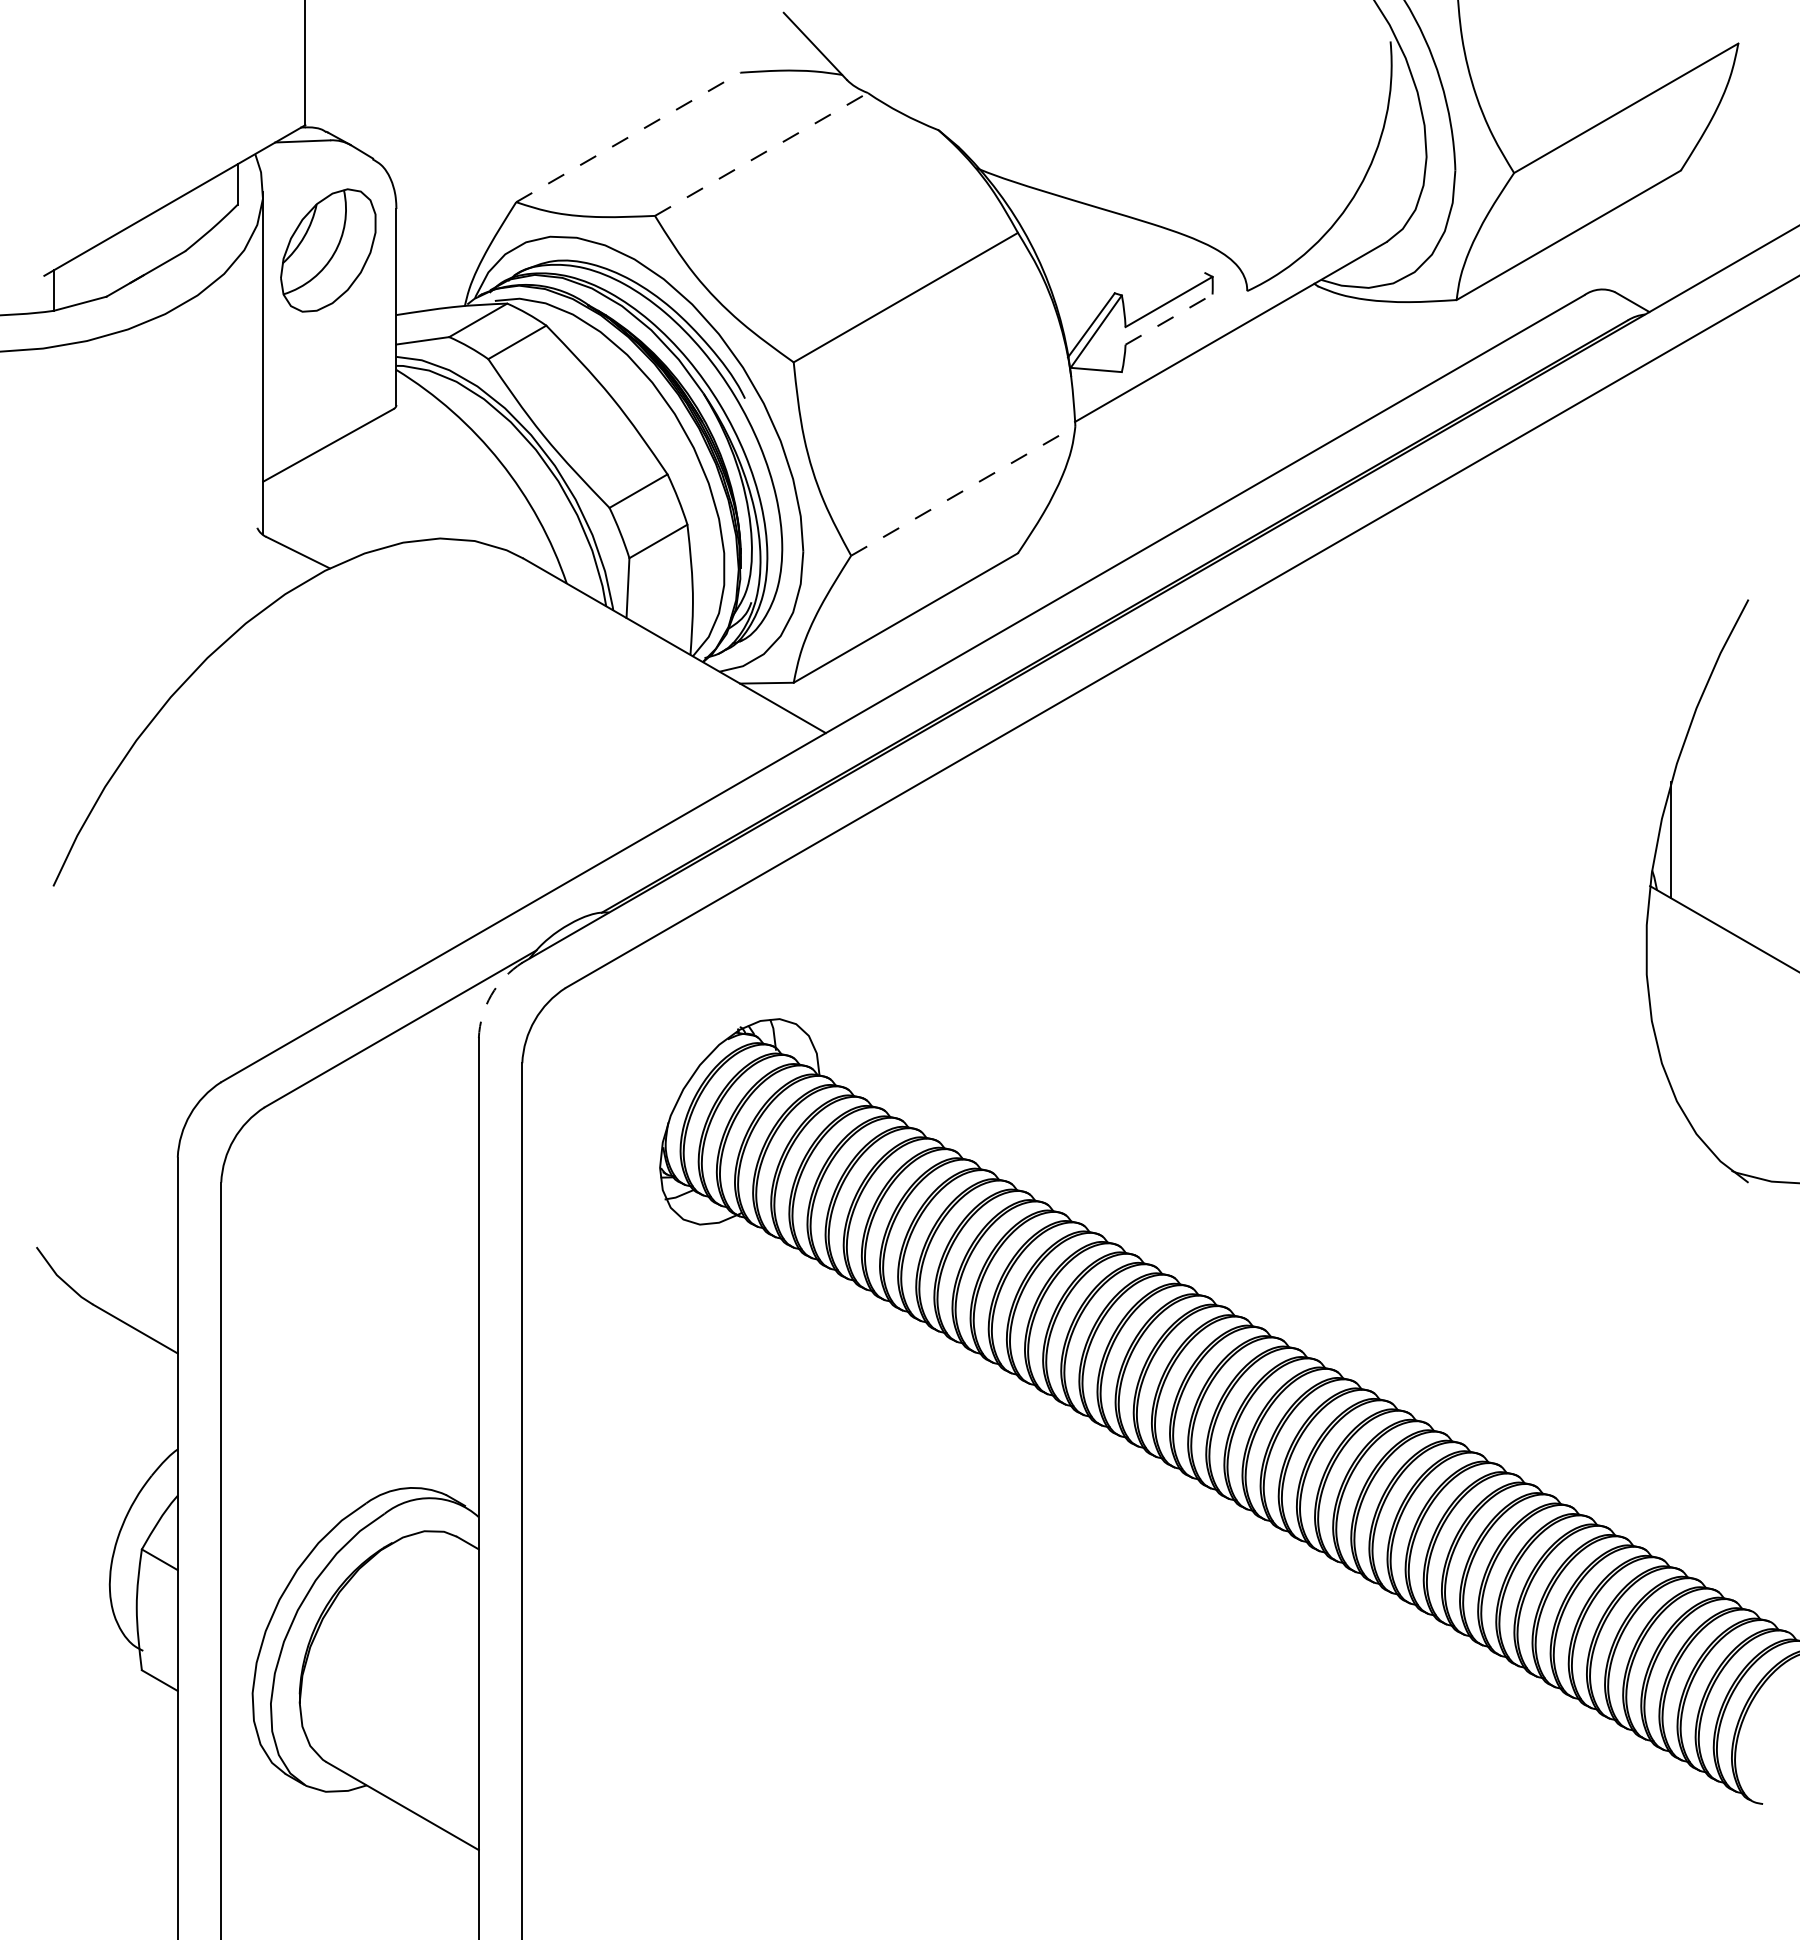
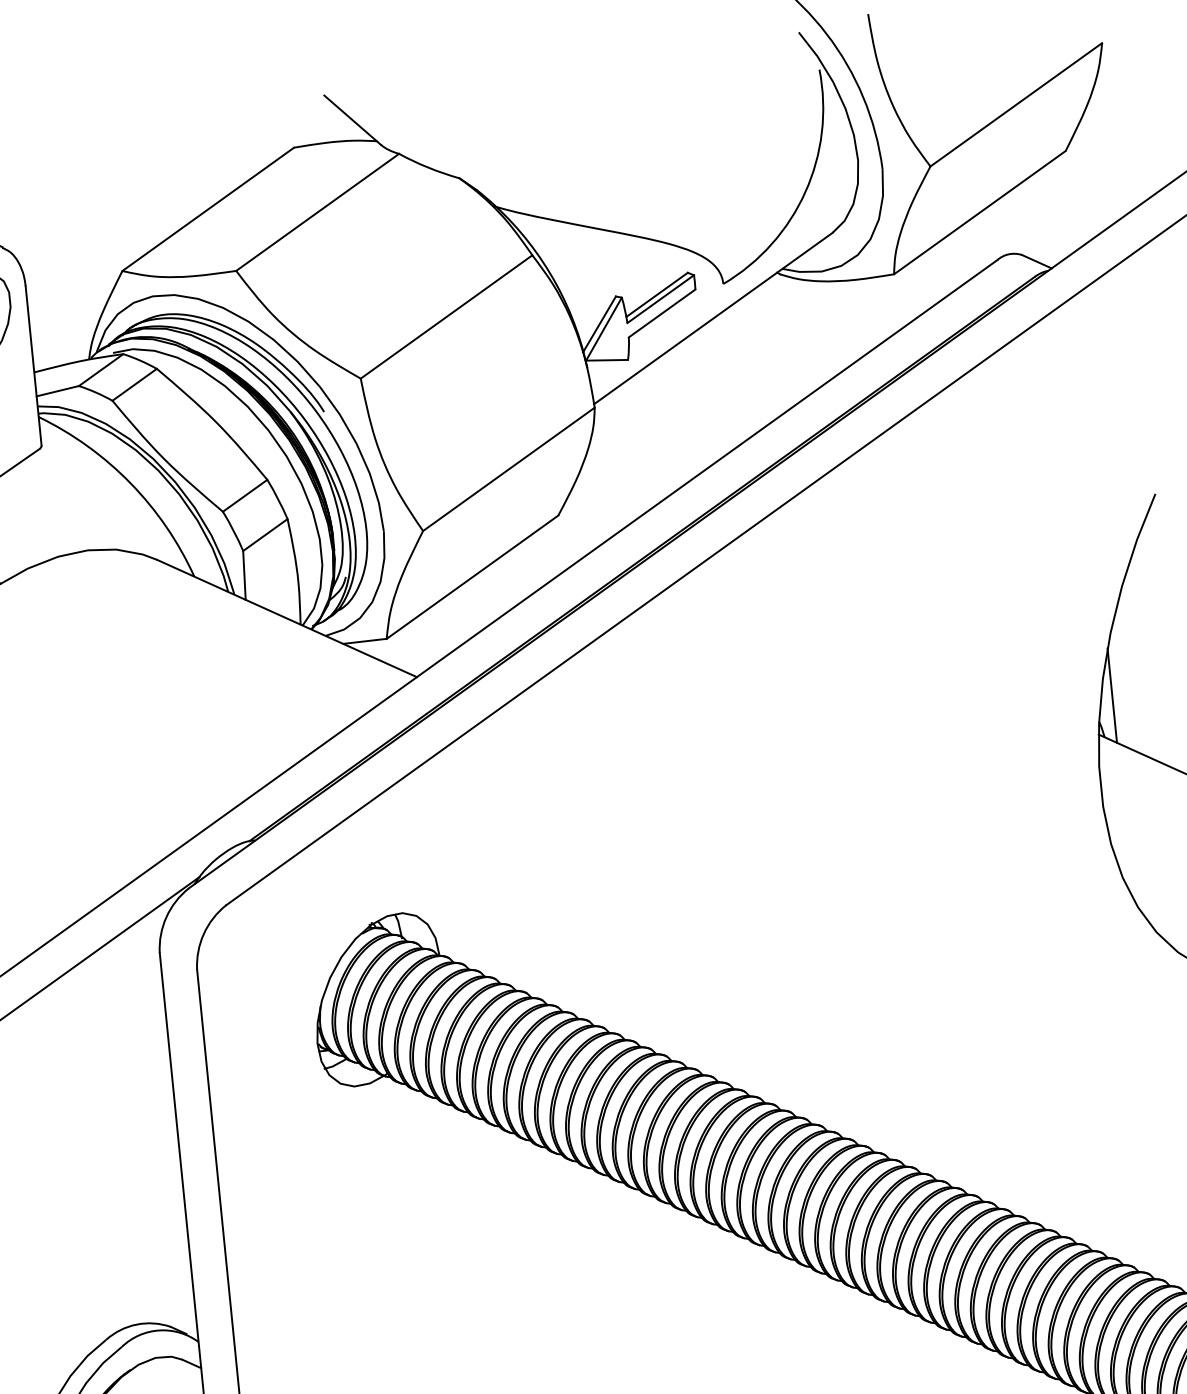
line: (628, 137) -> (208, 209), dashed -> solid
line: (761, 154) -> (317, 212), dashed -> solid
line: (1165, 296) -> (657, 295), added
line: (1169, 319) -> (662, 313), dashed -> solid
line: (963, 490) -> (509, 468), dashed -> solid
arc: (491, 995) -> (166, 917), dashed -> solid

